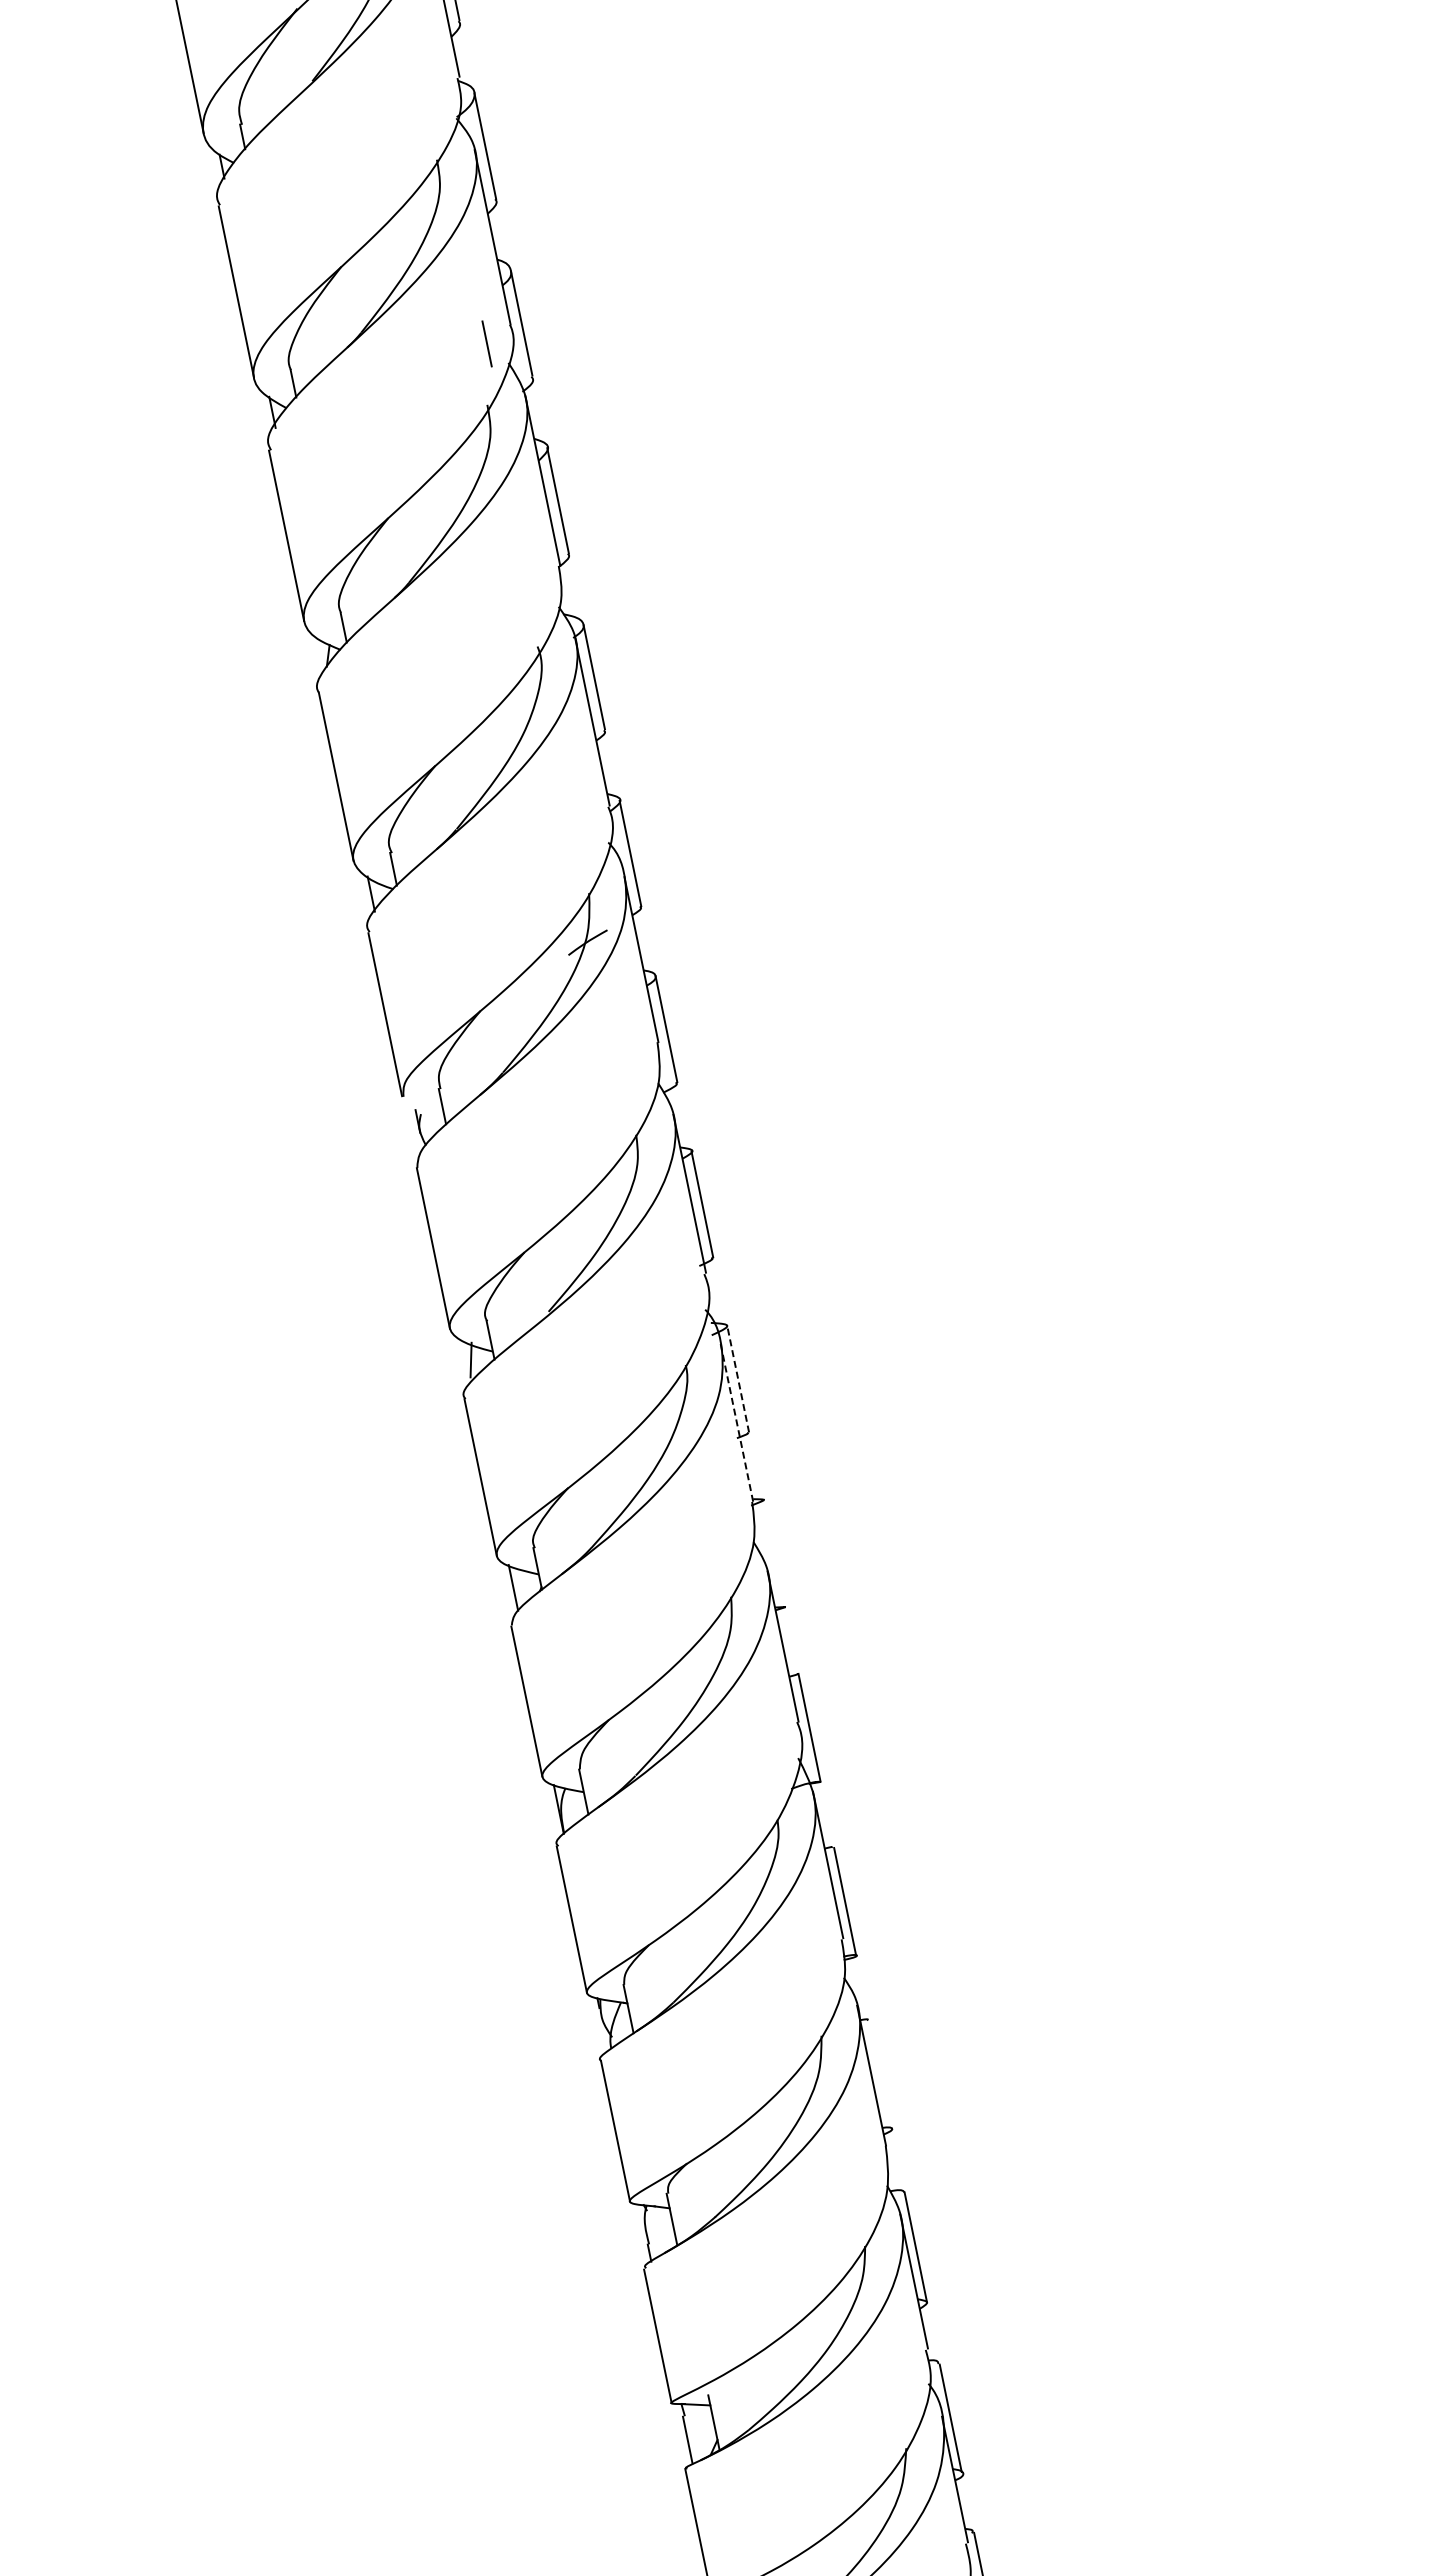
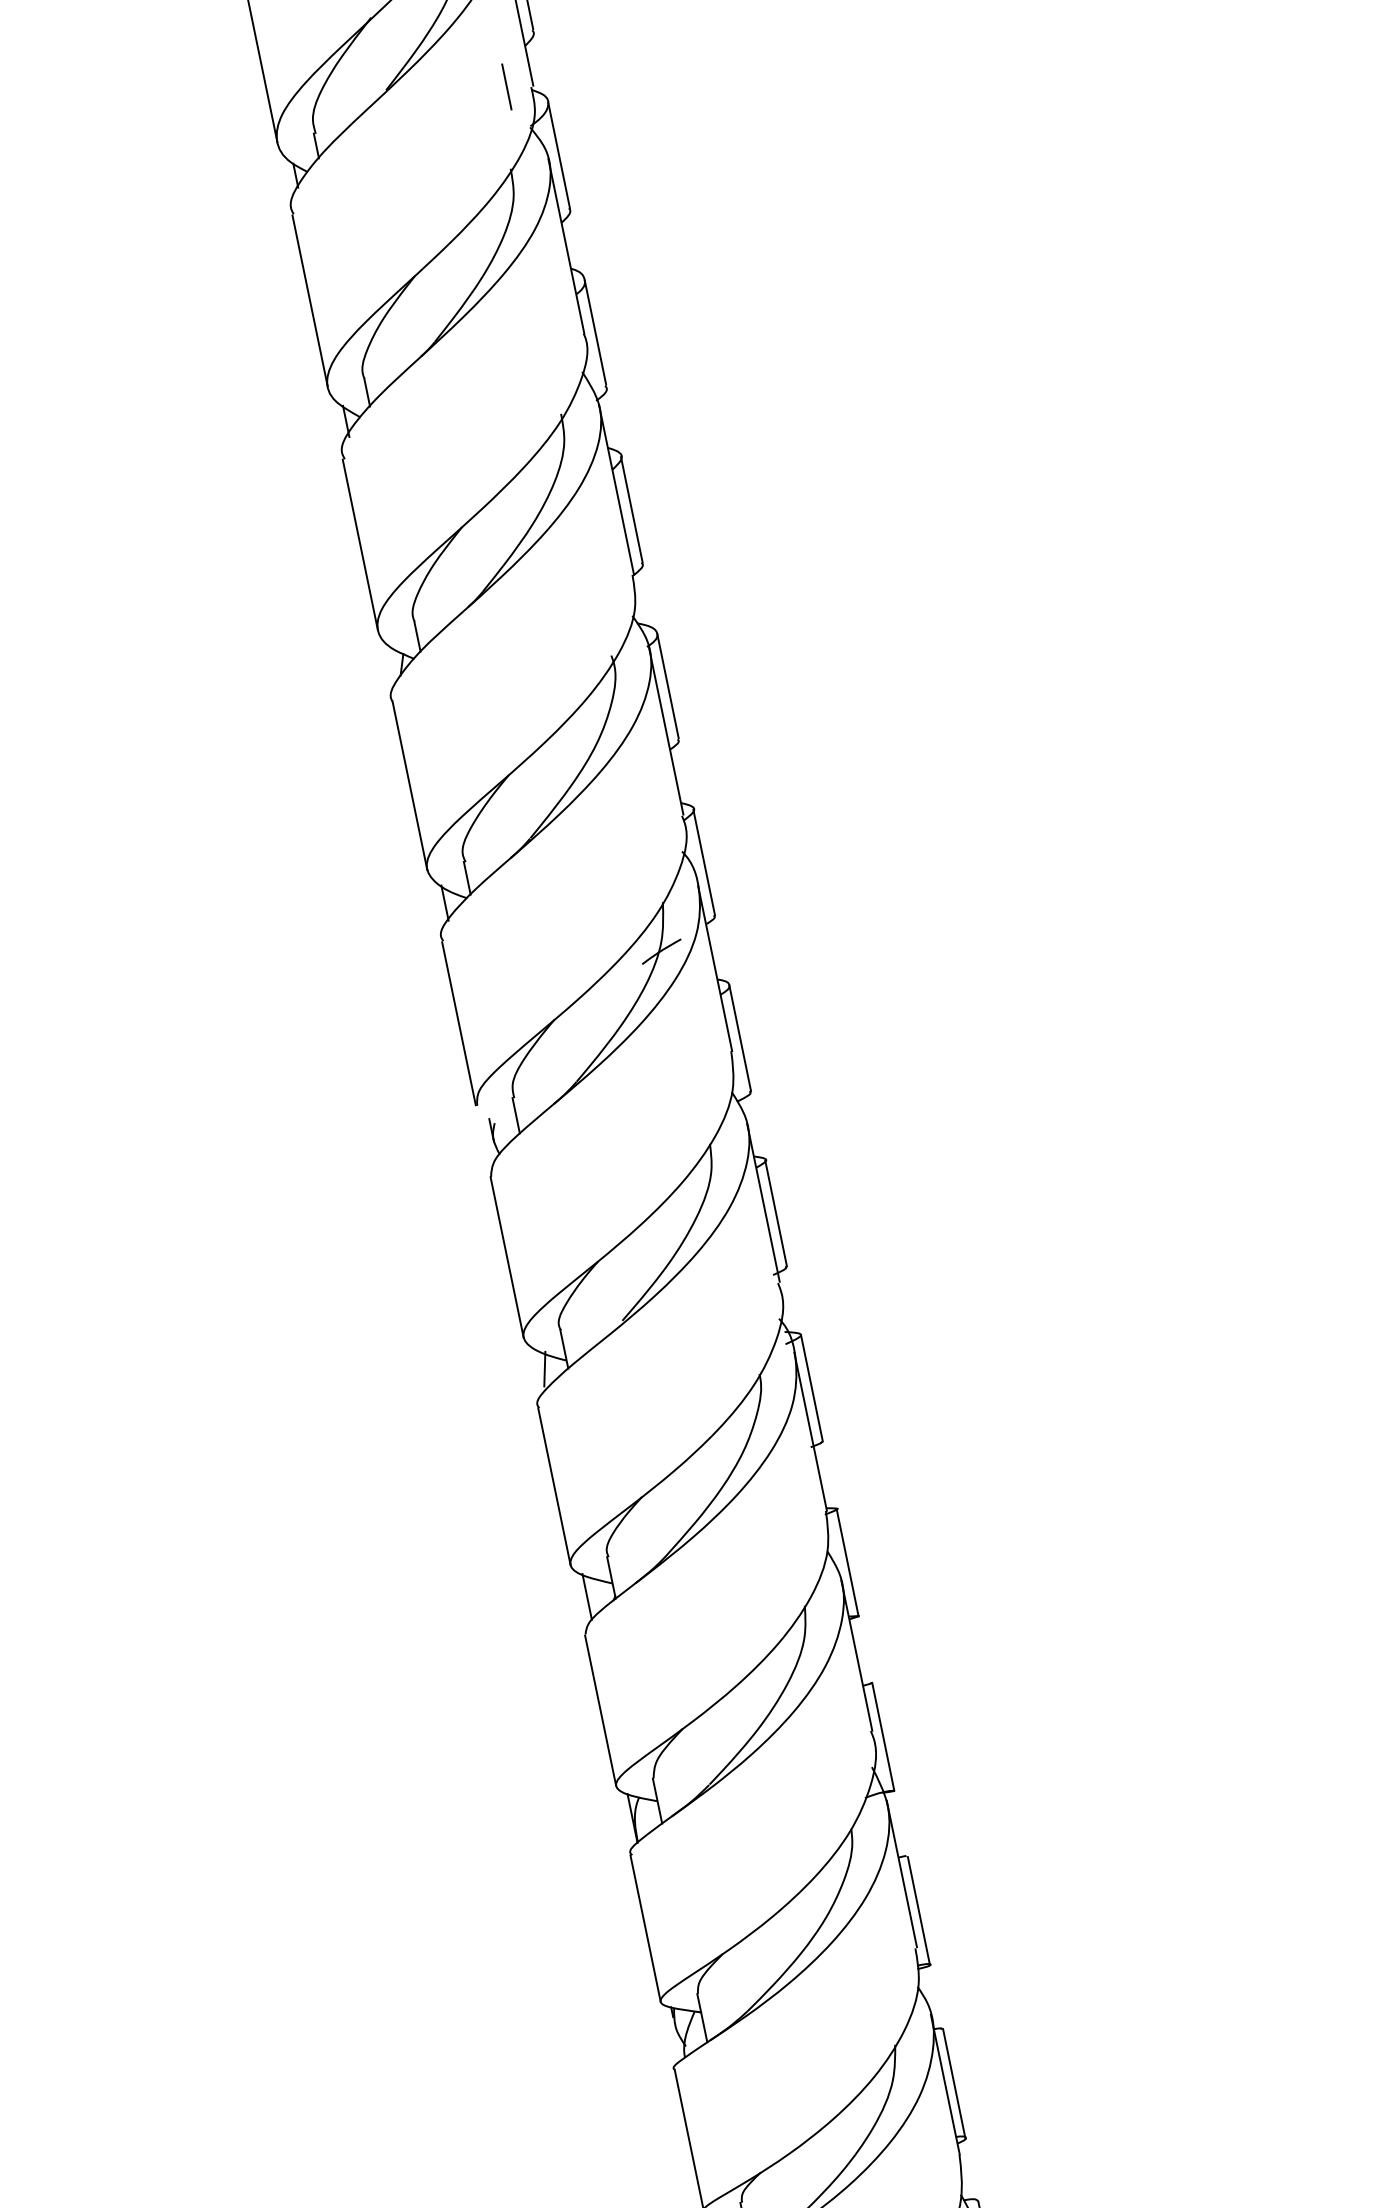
line: (486, 343) -> (506, 86), moved
line: (738, 1378) -> (812, 1387), dashed -> solid
line: (736, 1422) -> (810, 1431), dashed -> solid
line: (773, 1553) -> (847, 1562), added
line: (880, 2074) -> (954, 2083), added

